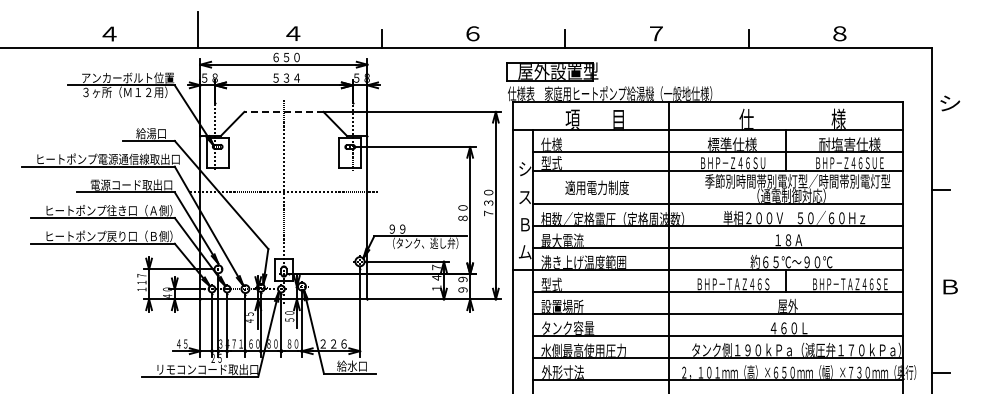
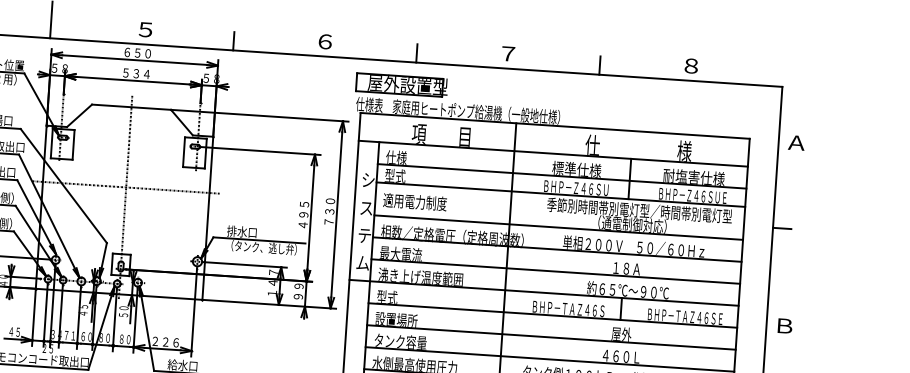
text: (293, 33) -> (146, 29), ４ -> ５
text: (950, 103) -> (797, 143), シ -> Ａ
line: (283, 111) -> (131, 106), dashed -> solid
text: (596, 187) -> (414, 201), moved
text: (462, 207) -> (303, 214), ８０ -> ４９５
text: (525, 224) -> (365, 235), Ｂ -> テ
text: (402, 228) -> (242, 231), ９９ -> 排水口

